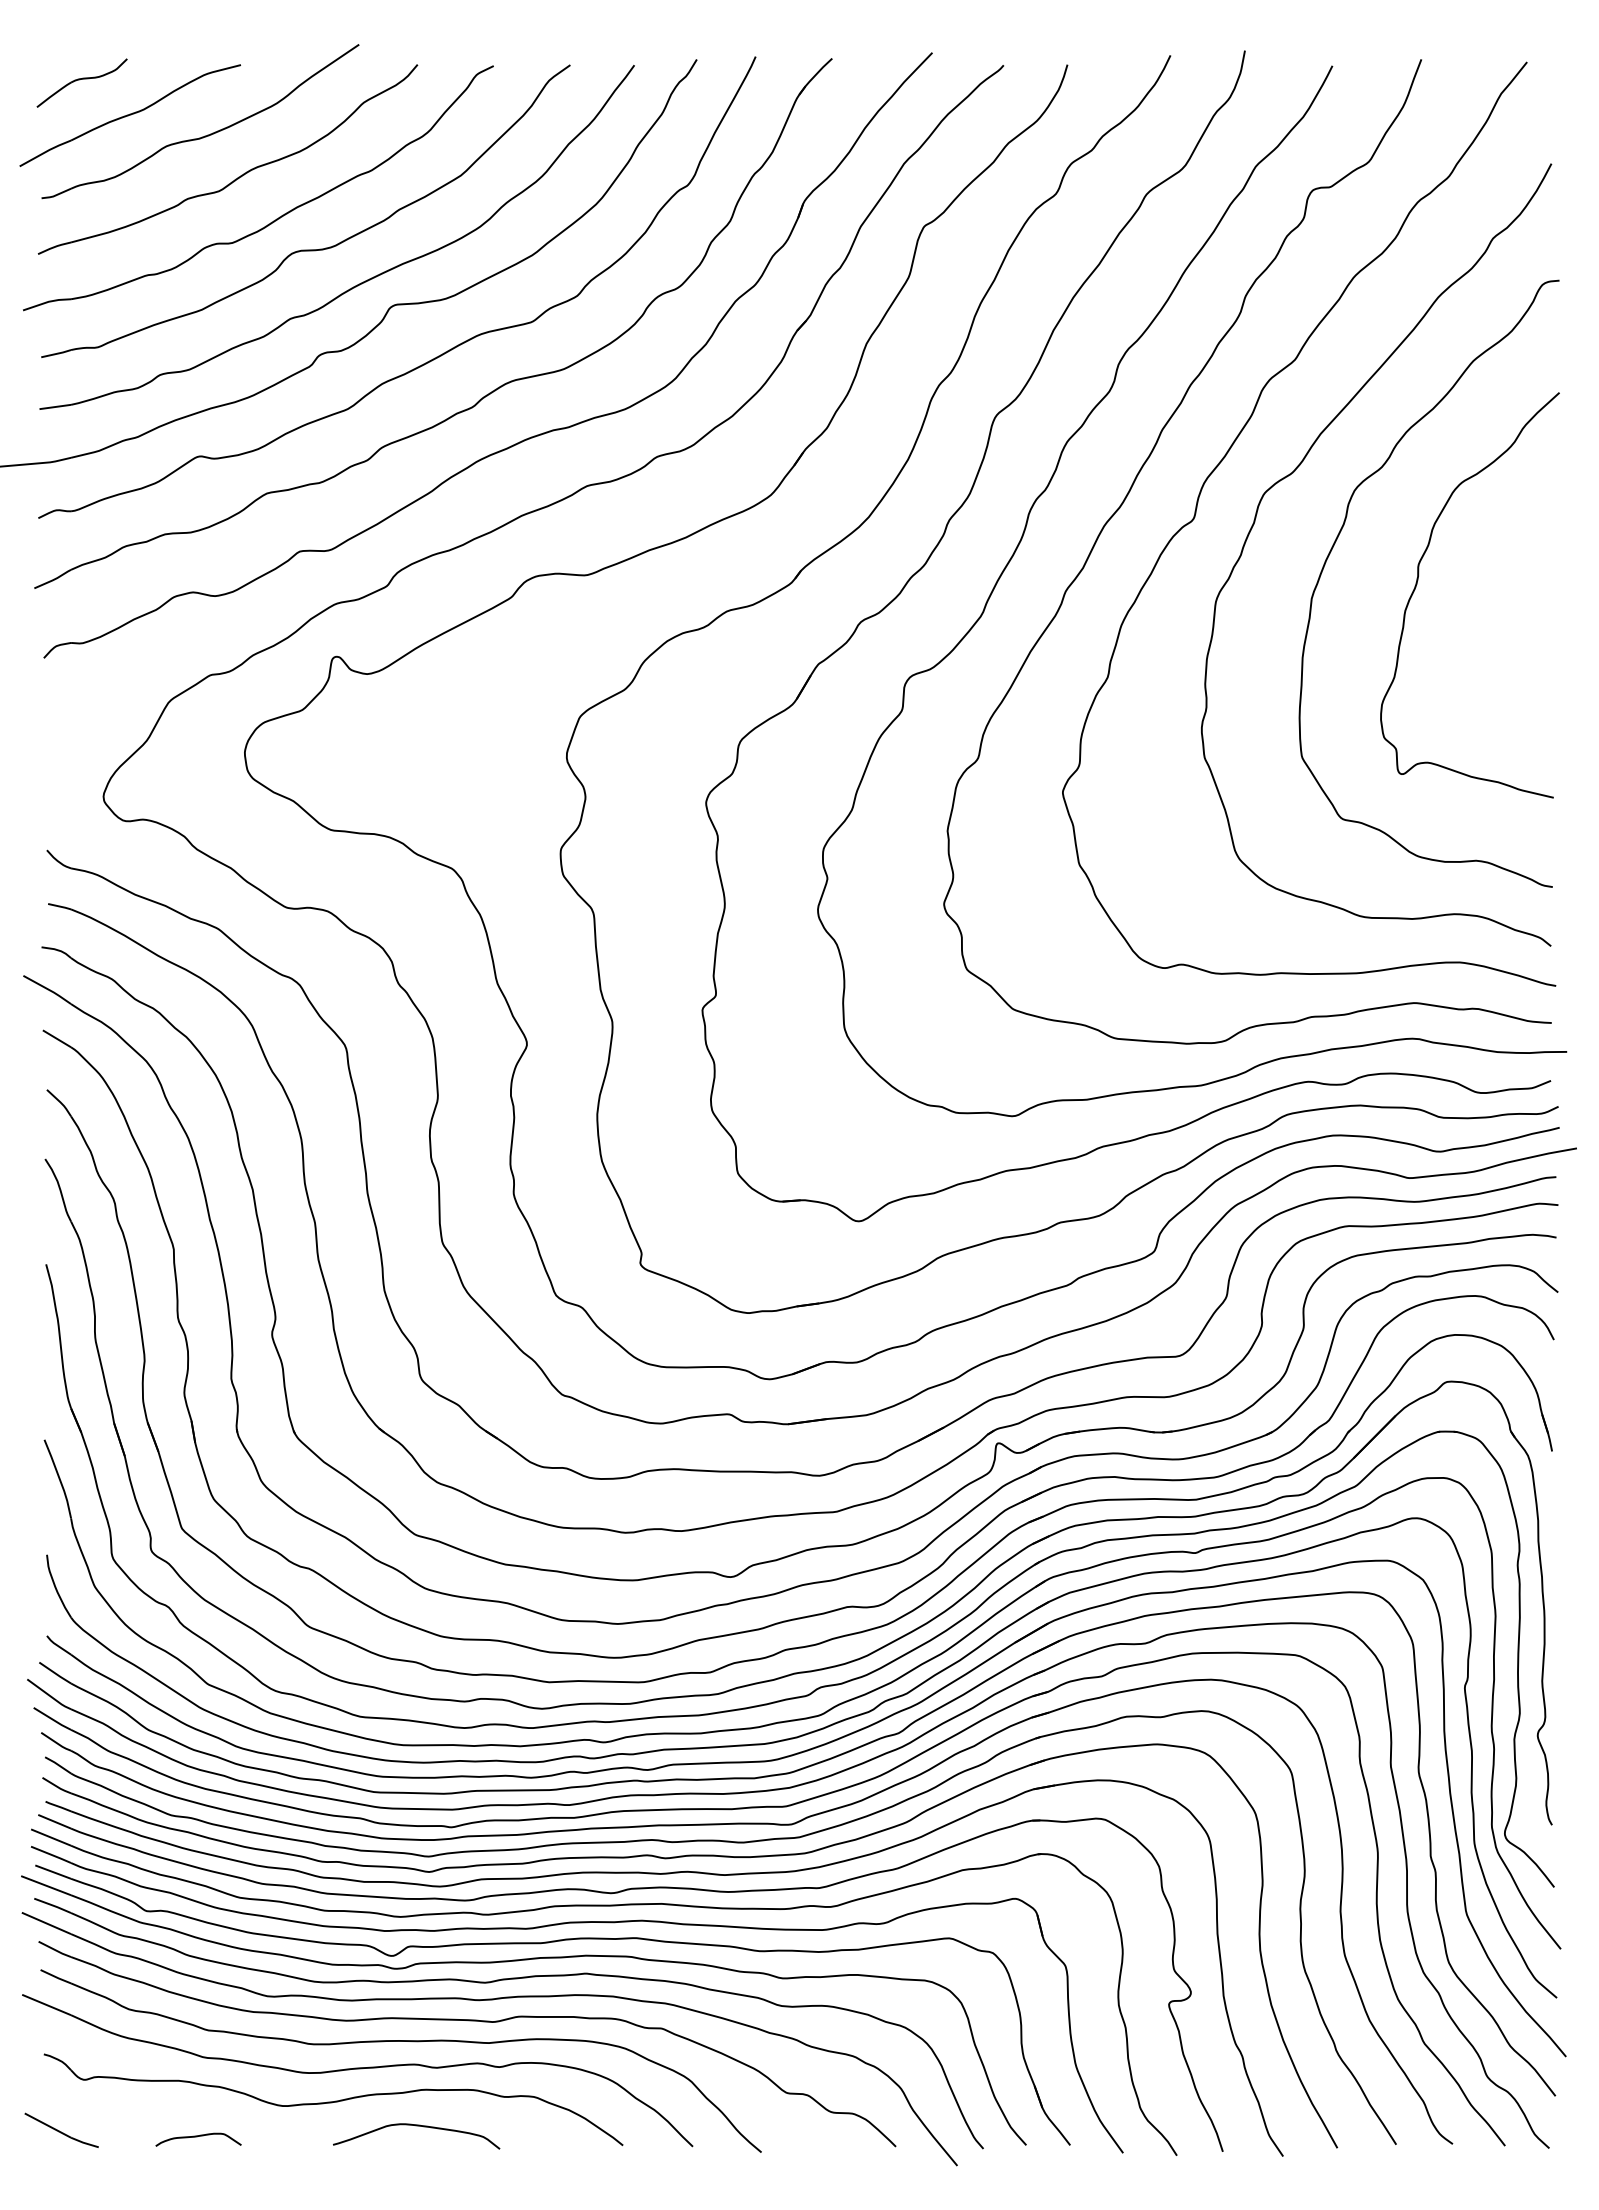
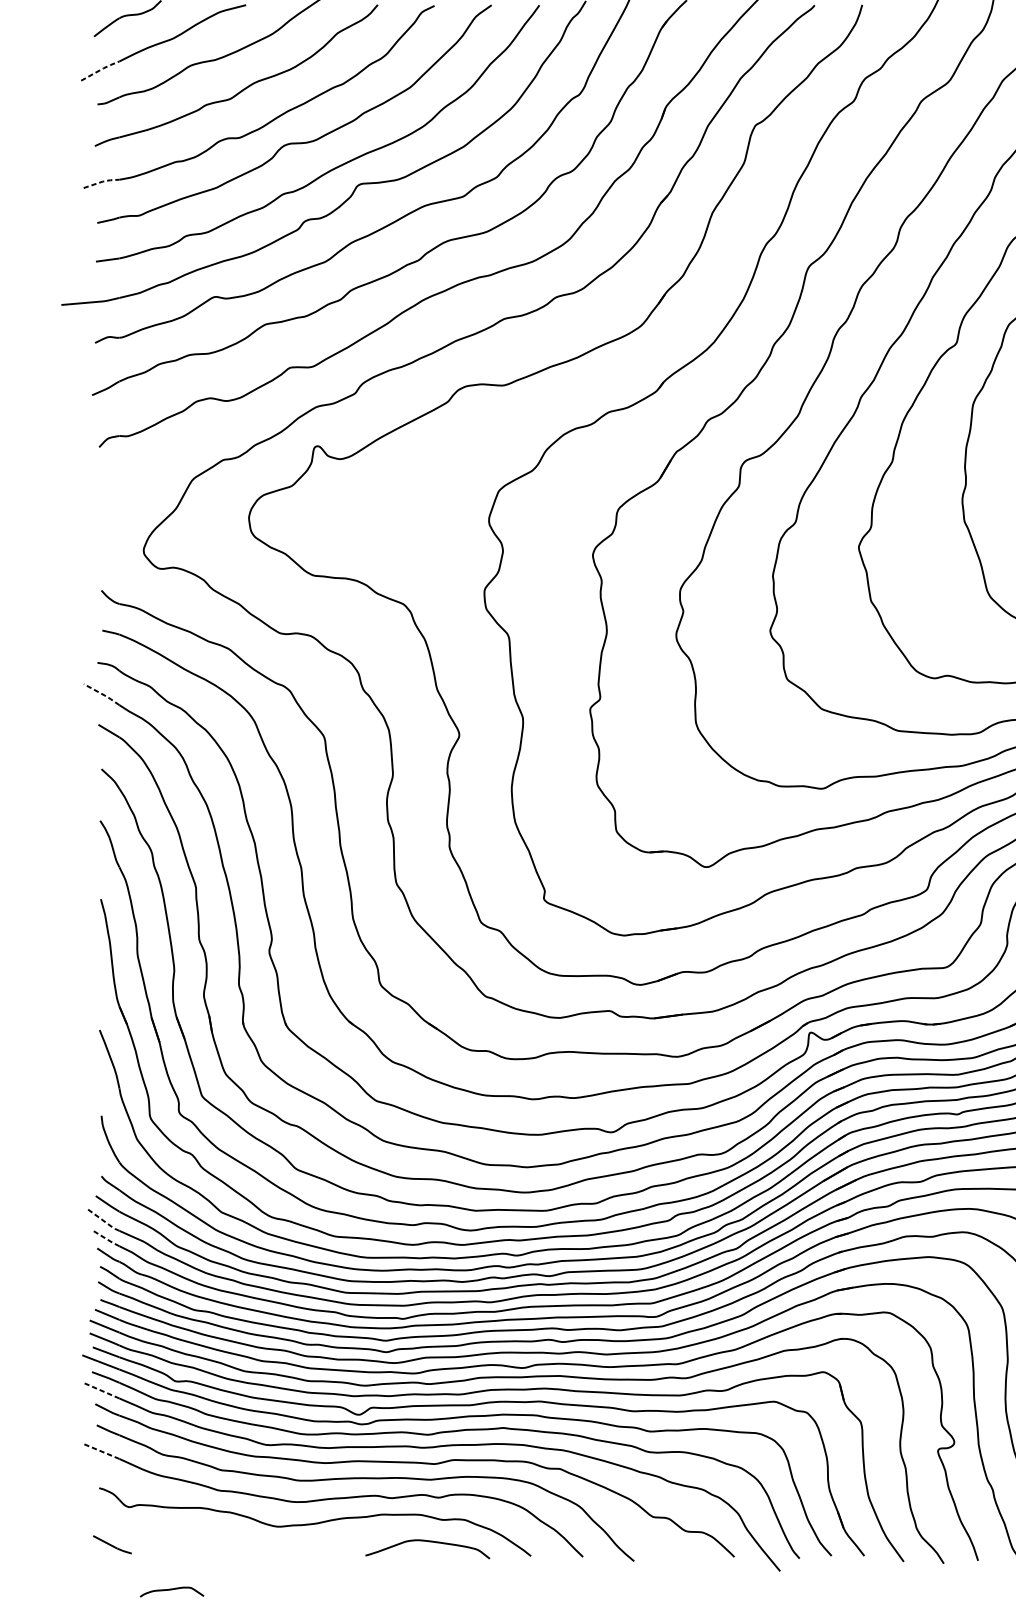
line: (46, 151) -> (101, 69), solid -> dashed
line: (47, 302) -> (101, 182), solid -> dashed
line: (48, 989) -> (102, 694), solid -> dashed
line: (49, 1695) -> (103, 1220), solid -> dashed
line: (52, 1719) -> (105, 1238), solid -> dashed
line: (46, 1923) -> (101, 1390), solid -> dashed
line: (46, 2004) -> (101, 1451), solid -> dashed
curve: (416, 2126) -> (427, 1541), moved
part: (61, 2129) -> (112, 1544), size x0.7
curve: (197, 2137) -> (171, 1590), moved

